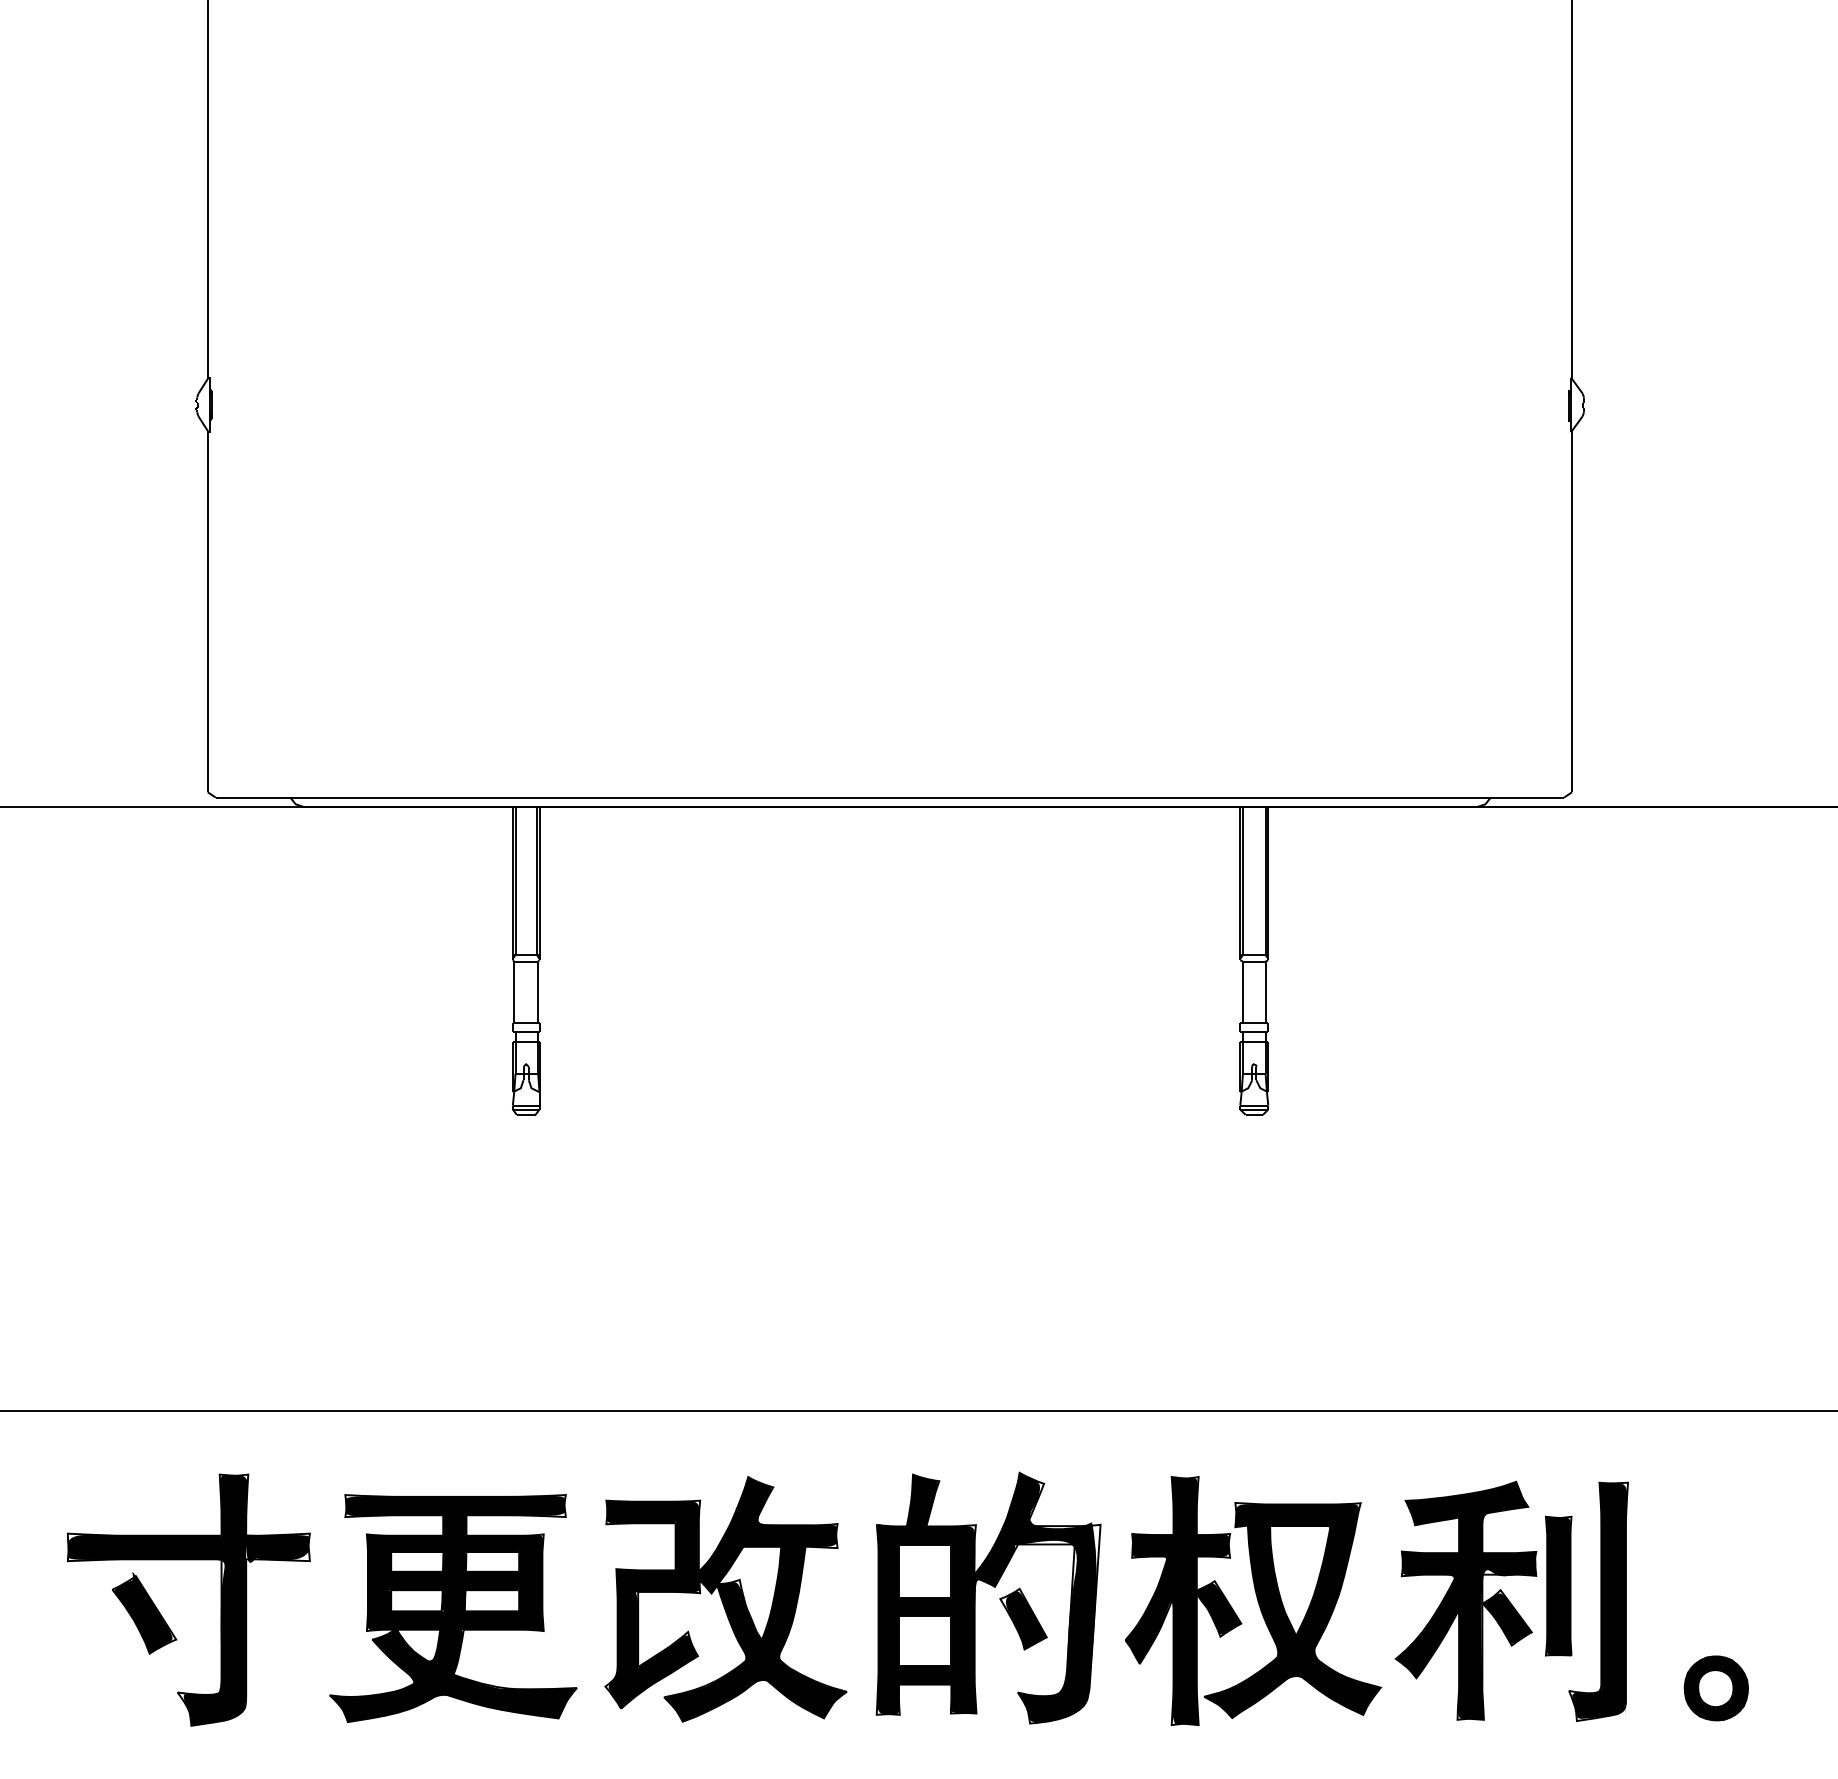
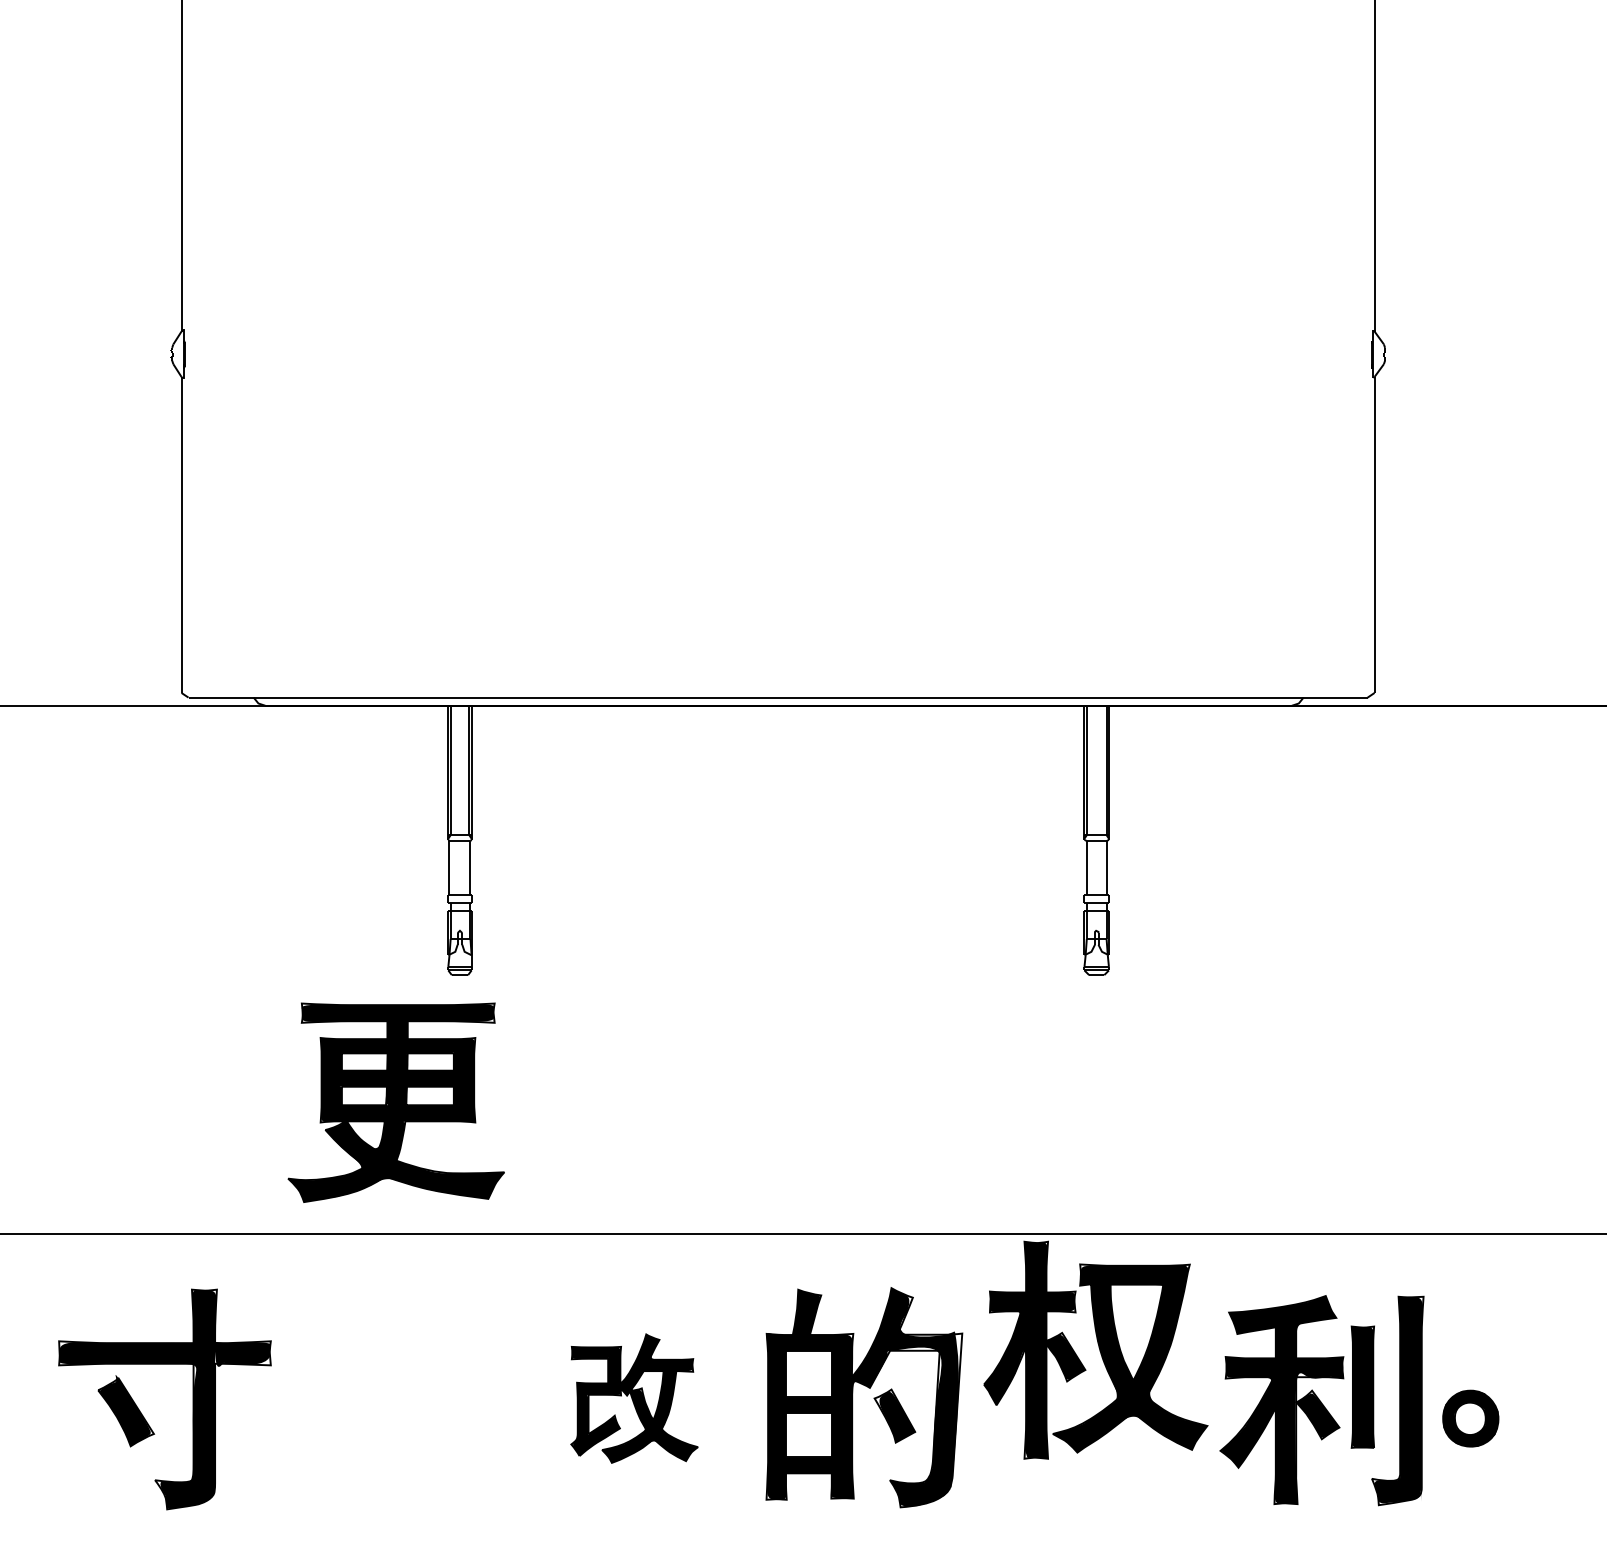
part: (725, 1599) -> (634, 1398), size x0.6
part: (1252, 1600) -> (1095, 1349), moved
part: (452, 1608) -> (395, 1102), moved
part: (1716, 1688) -> (1470, 1418), moved

